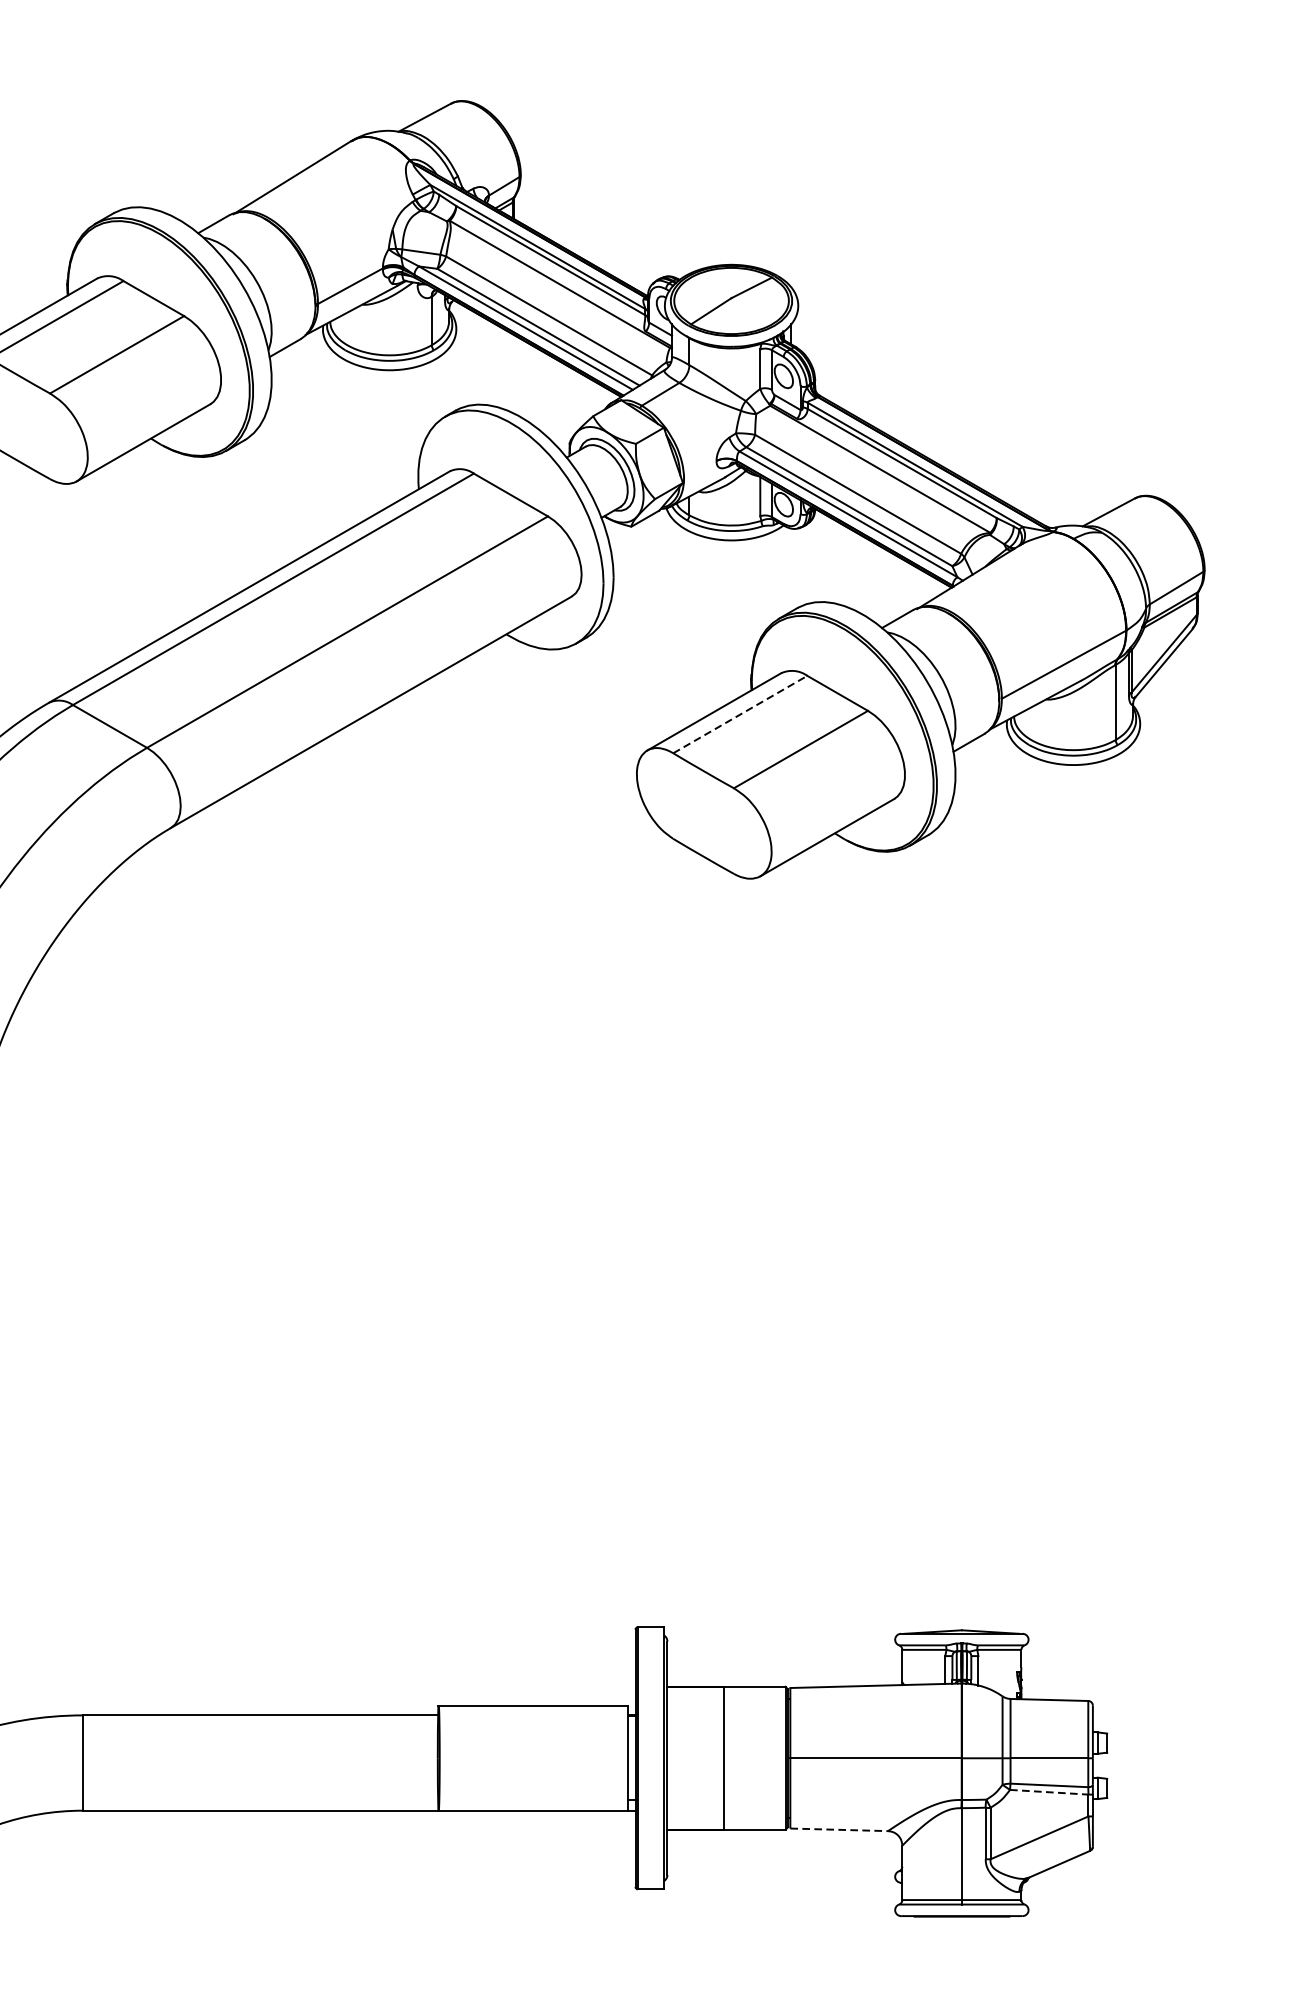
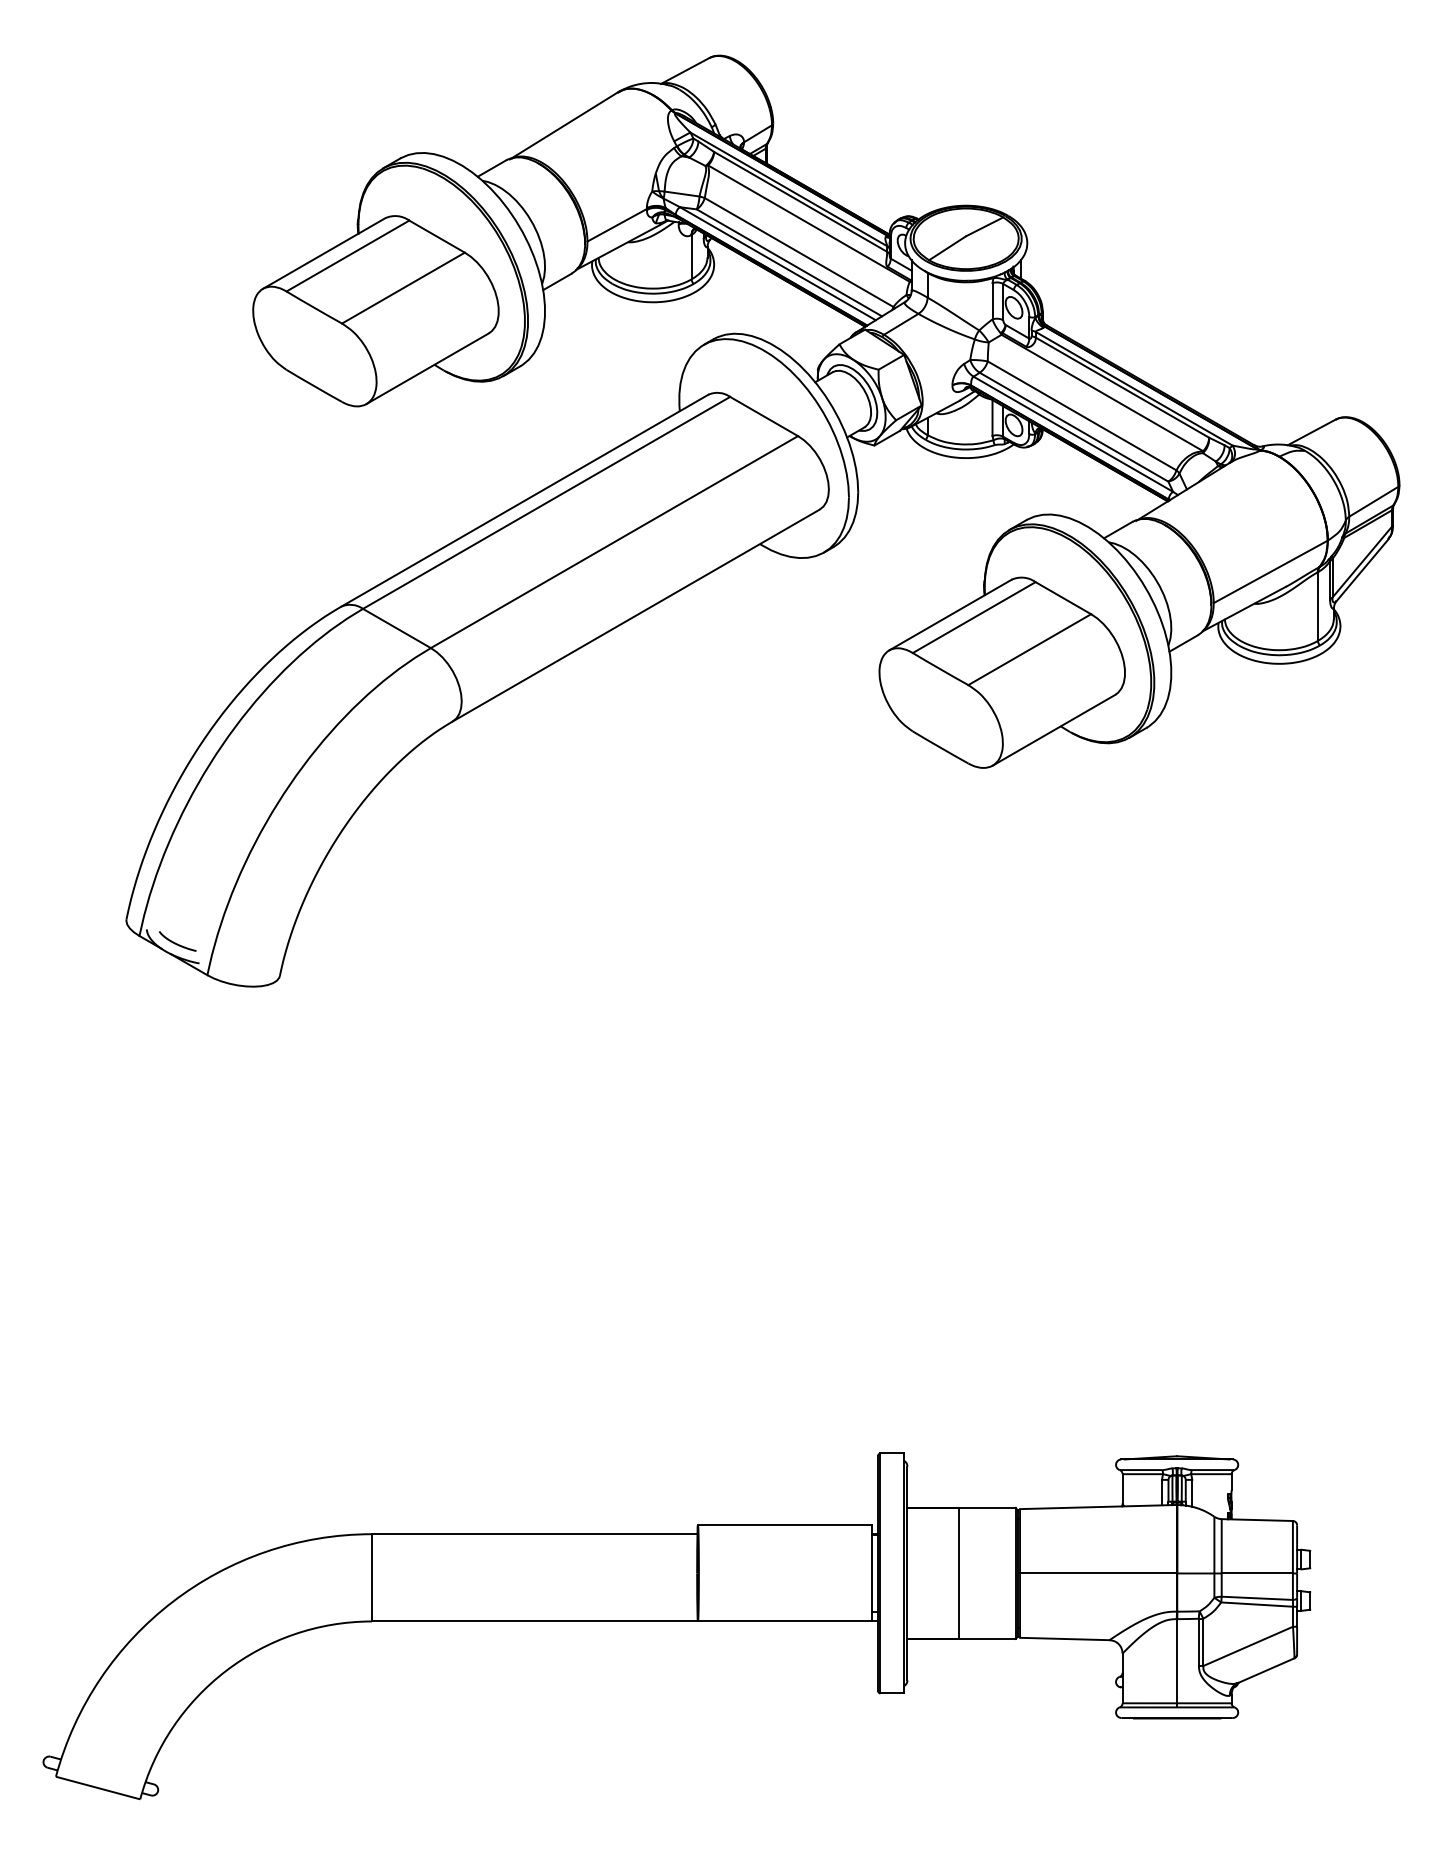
line: (740, 714) -> (974, 617), dashed -> solid
line: (1049, 1792) -> (1257, 1604), dashed -> solid
line: (838, 1830) -> (1064, 1639), dashed -> solid

